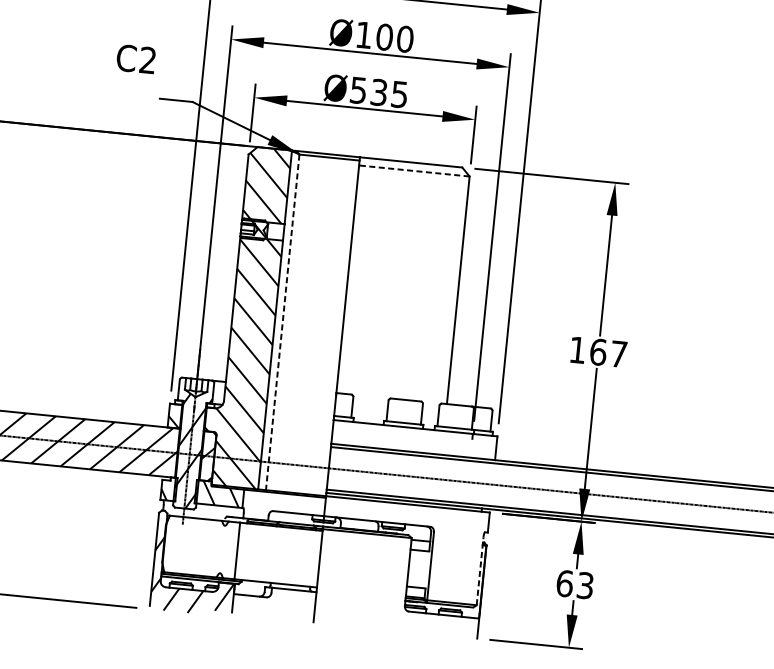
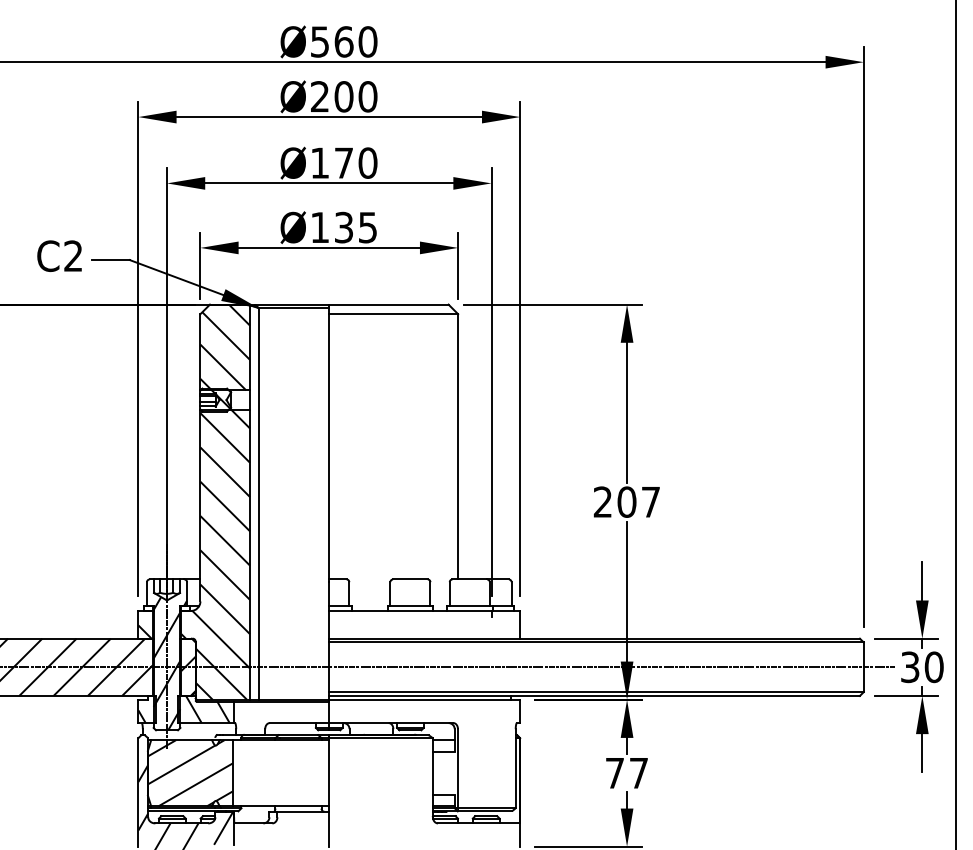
text: (384, 36) -> (343, 162), Ø100 -> Ø170
text: (136, 58) -> (59, 255), moved
text: (358, 90) -> (319, 227), Ø535 -> Ø135
line: (414, 171) -> (393, 314), dashed -> solid
line: (282, 322) -> (259, 504), dashed -> solid
text: (587, 350) -> (614, 501), 167 -> 207
hatch: (200, 547) -> (190, 773), added
line: (479, 571) -> (515, 768), dashed -> solid
text: (574, 584) -> (626, 772), 63 -> 77

